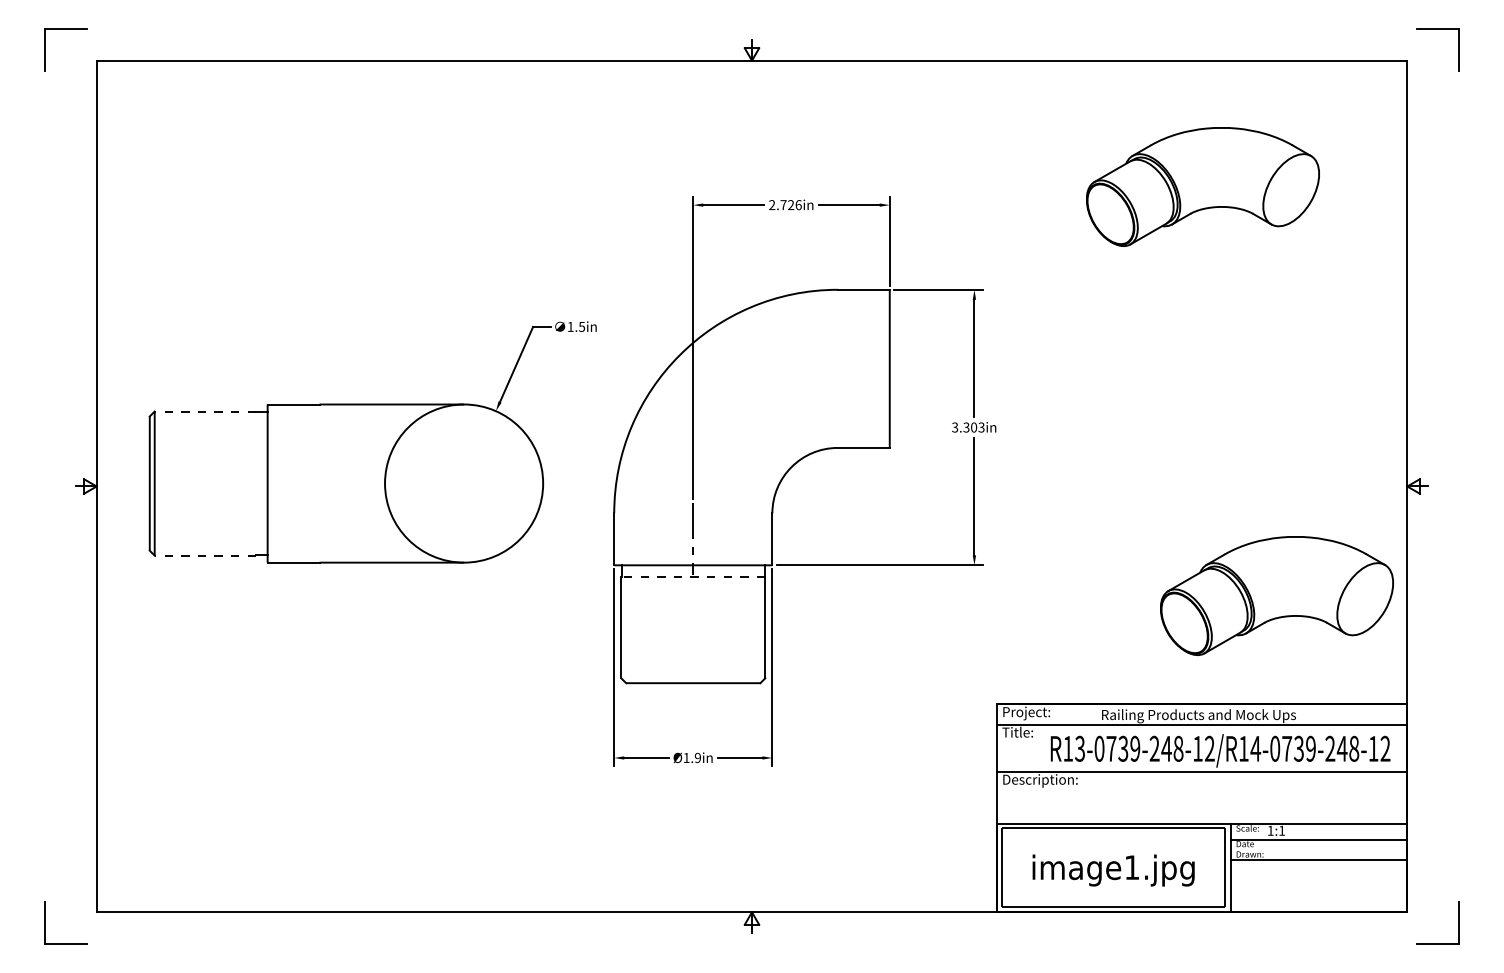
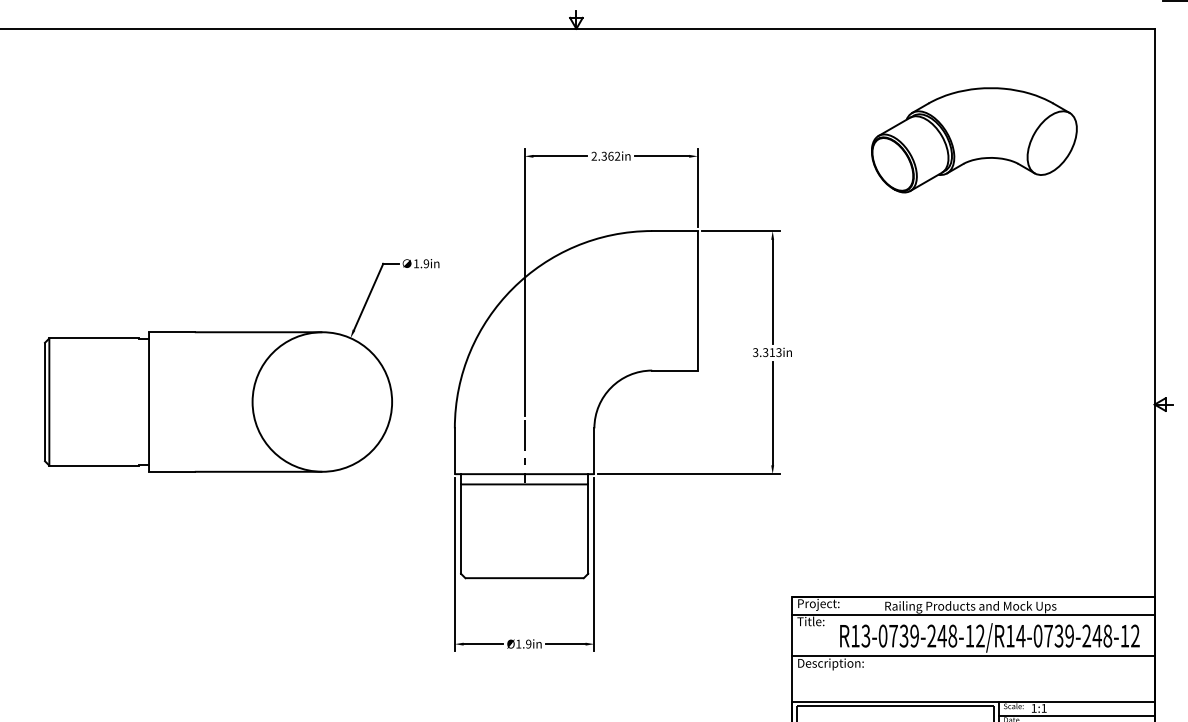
text: (790, 205) -> (610, 156), 2.726in -> 2.362in
text: (581, 326) -> (425, 263), 1.5in -> 1.9in
line: (205, 411) -> (94, 338), dashed -> solid
text: (974, 427) -> (772, 352), 3.303in -> 3.313in
line: (205, 555) -> (94, 465), dashed -> solid
arc: (693, 576) -> (524, 484), dashed -> solid
part: (1276, 595) -> (1039, 500), removed

